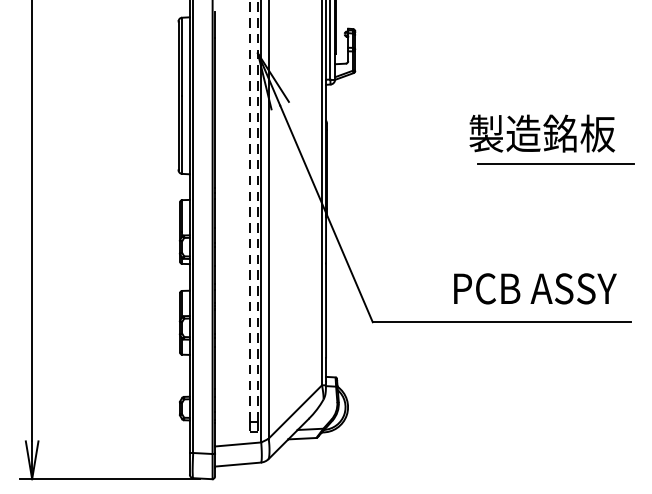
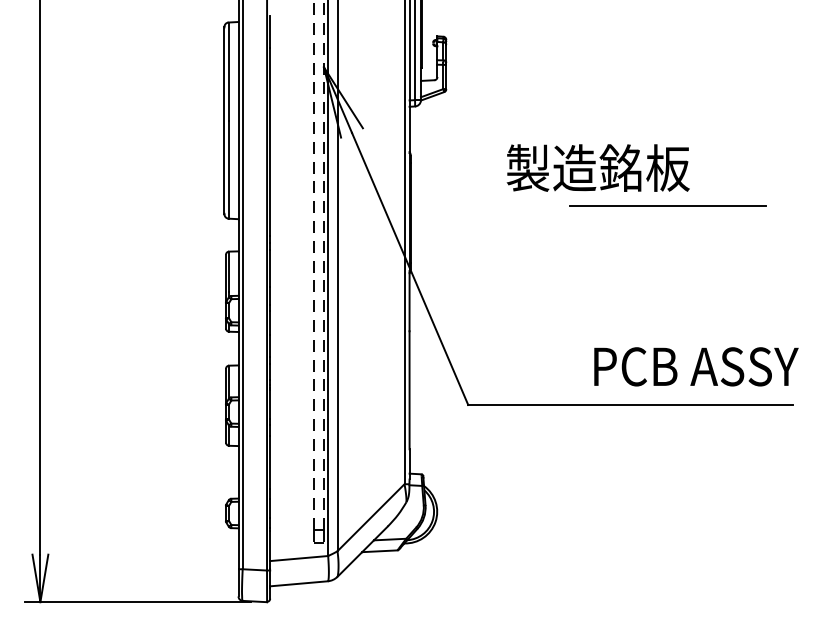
text: (542, 133) -> (598, 167), moved
line: (555, 163) -> (667, 205), moved
text: (535, 288) -> (696, 366), moved

